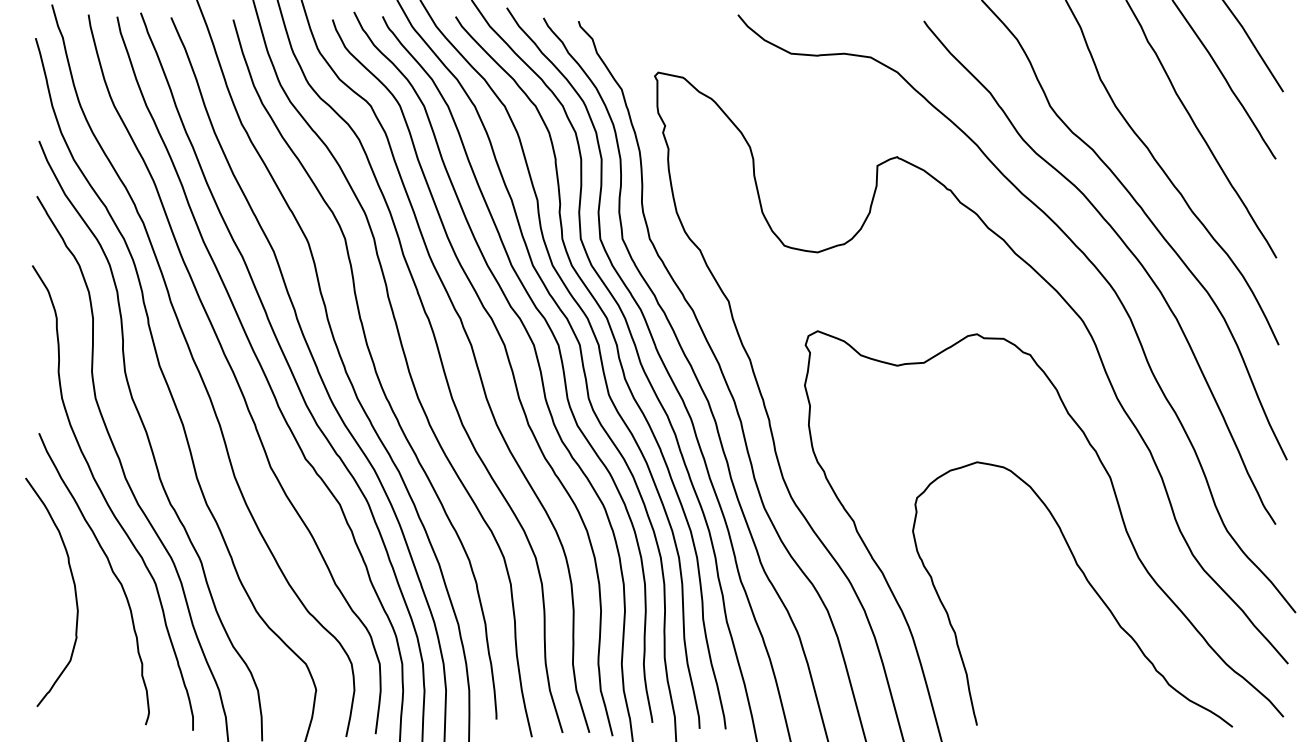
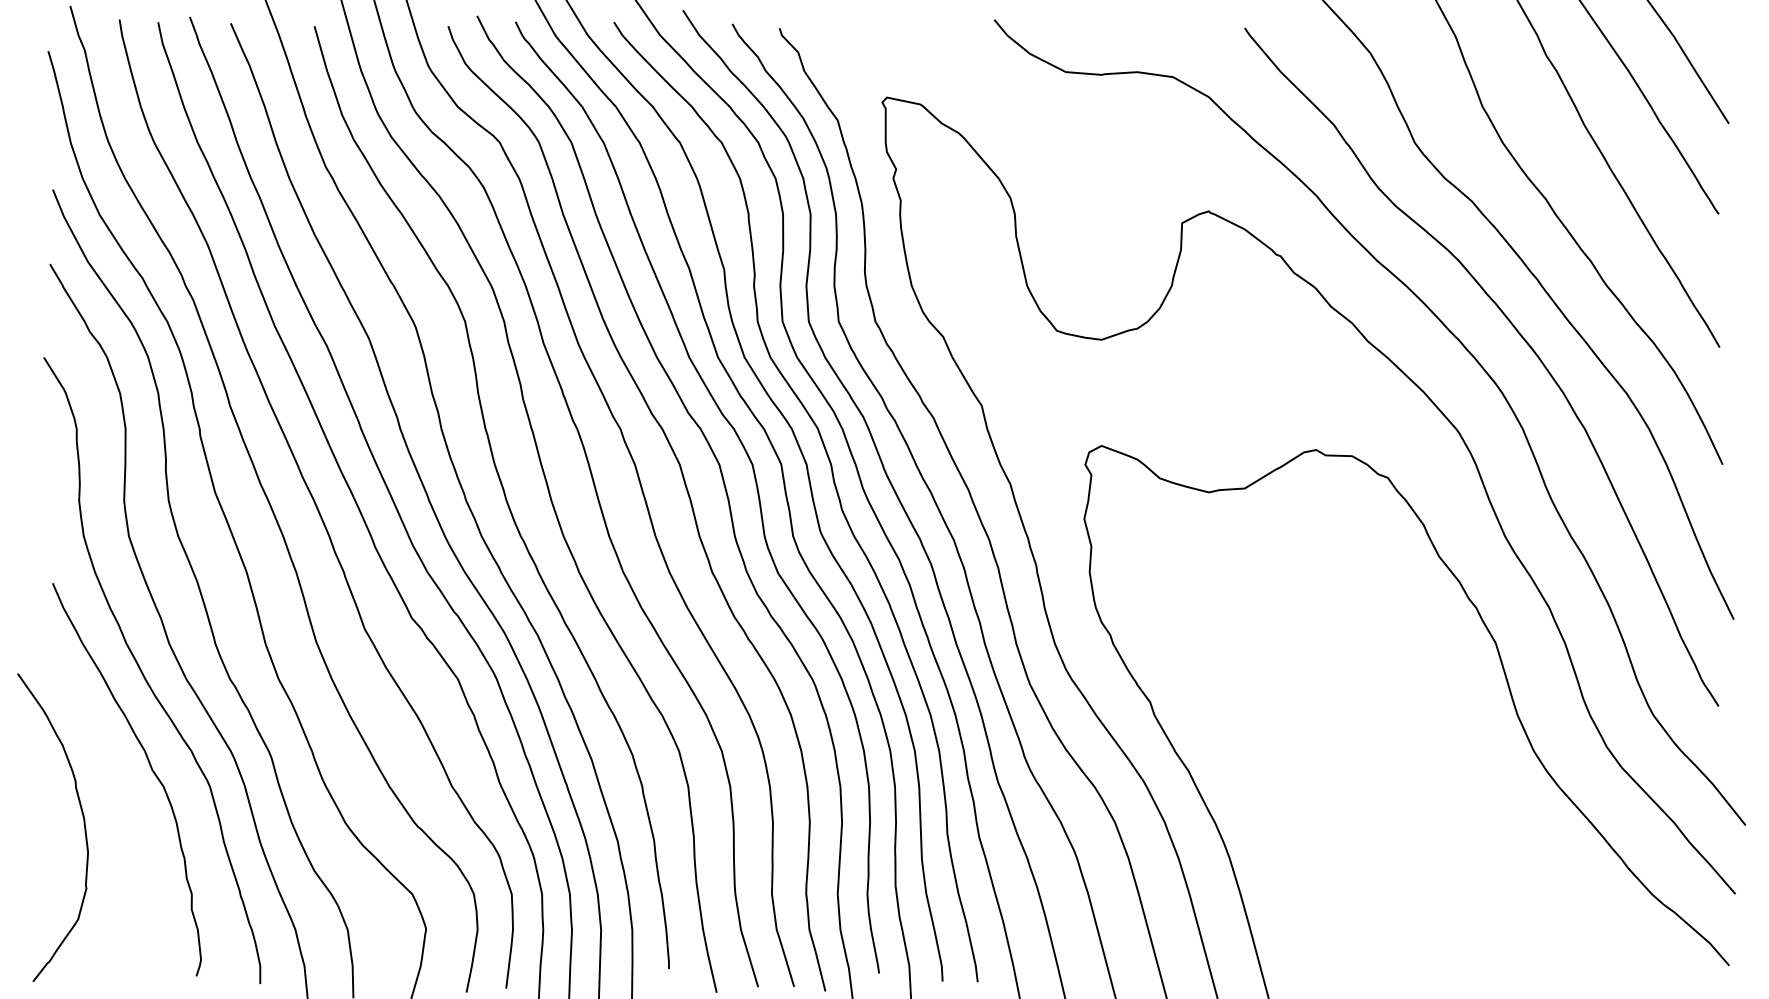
curve: (1087, 582) -> (1465, 784), removed
curve: (74, 590) -> (83, 824), moved

